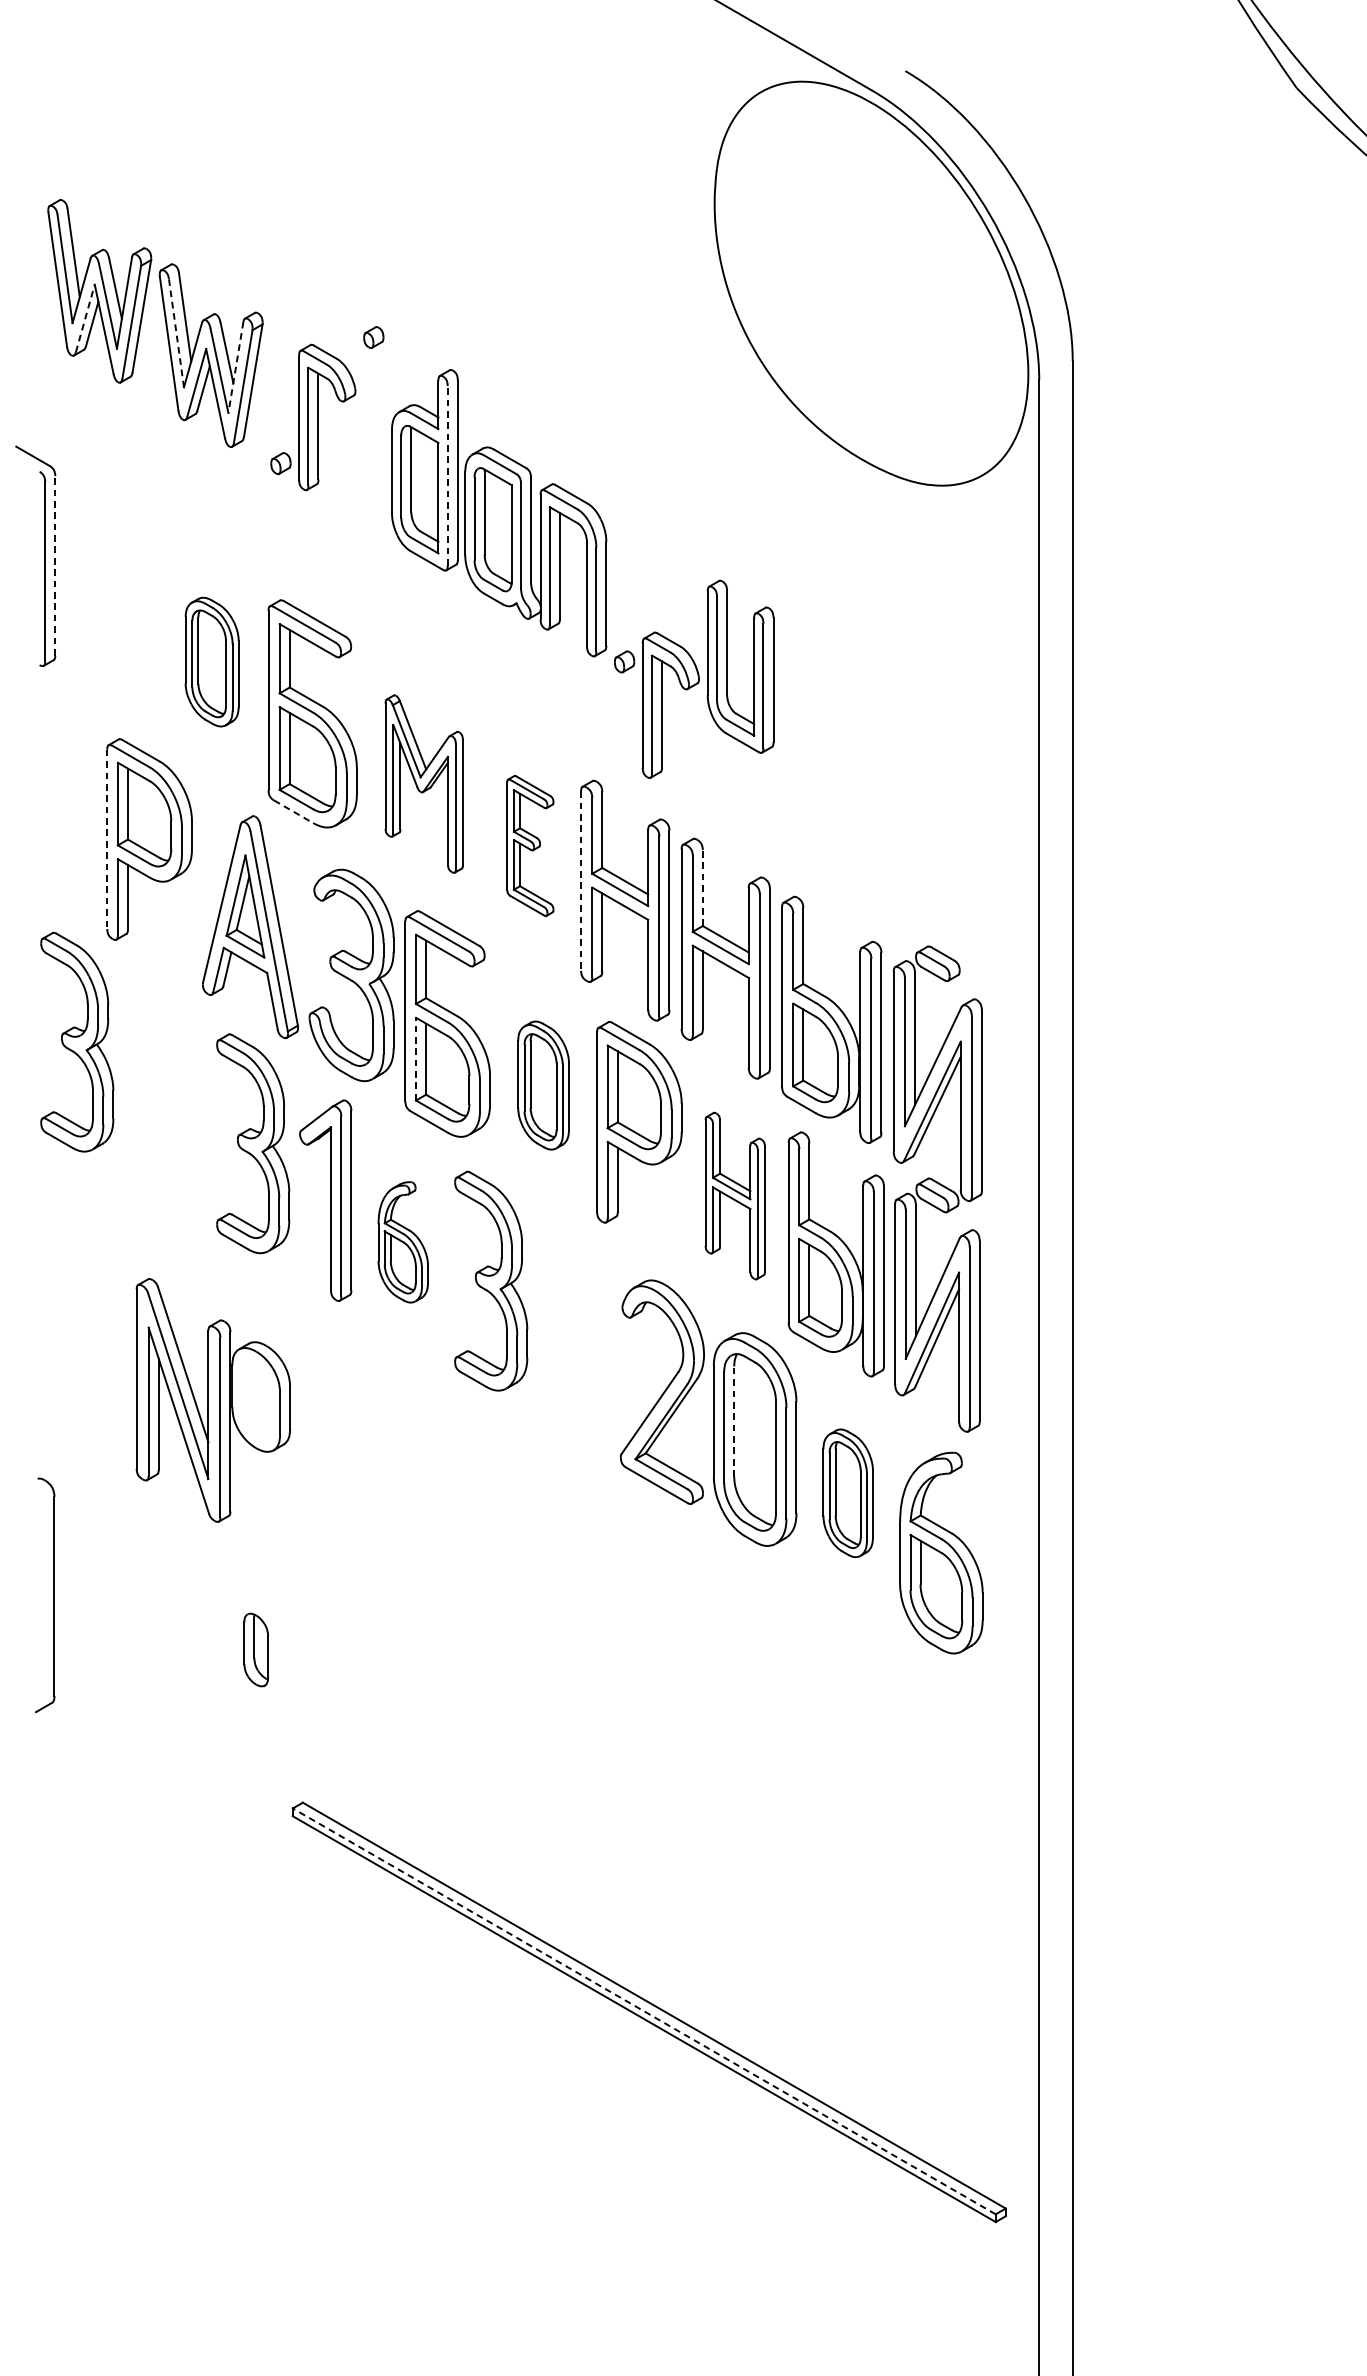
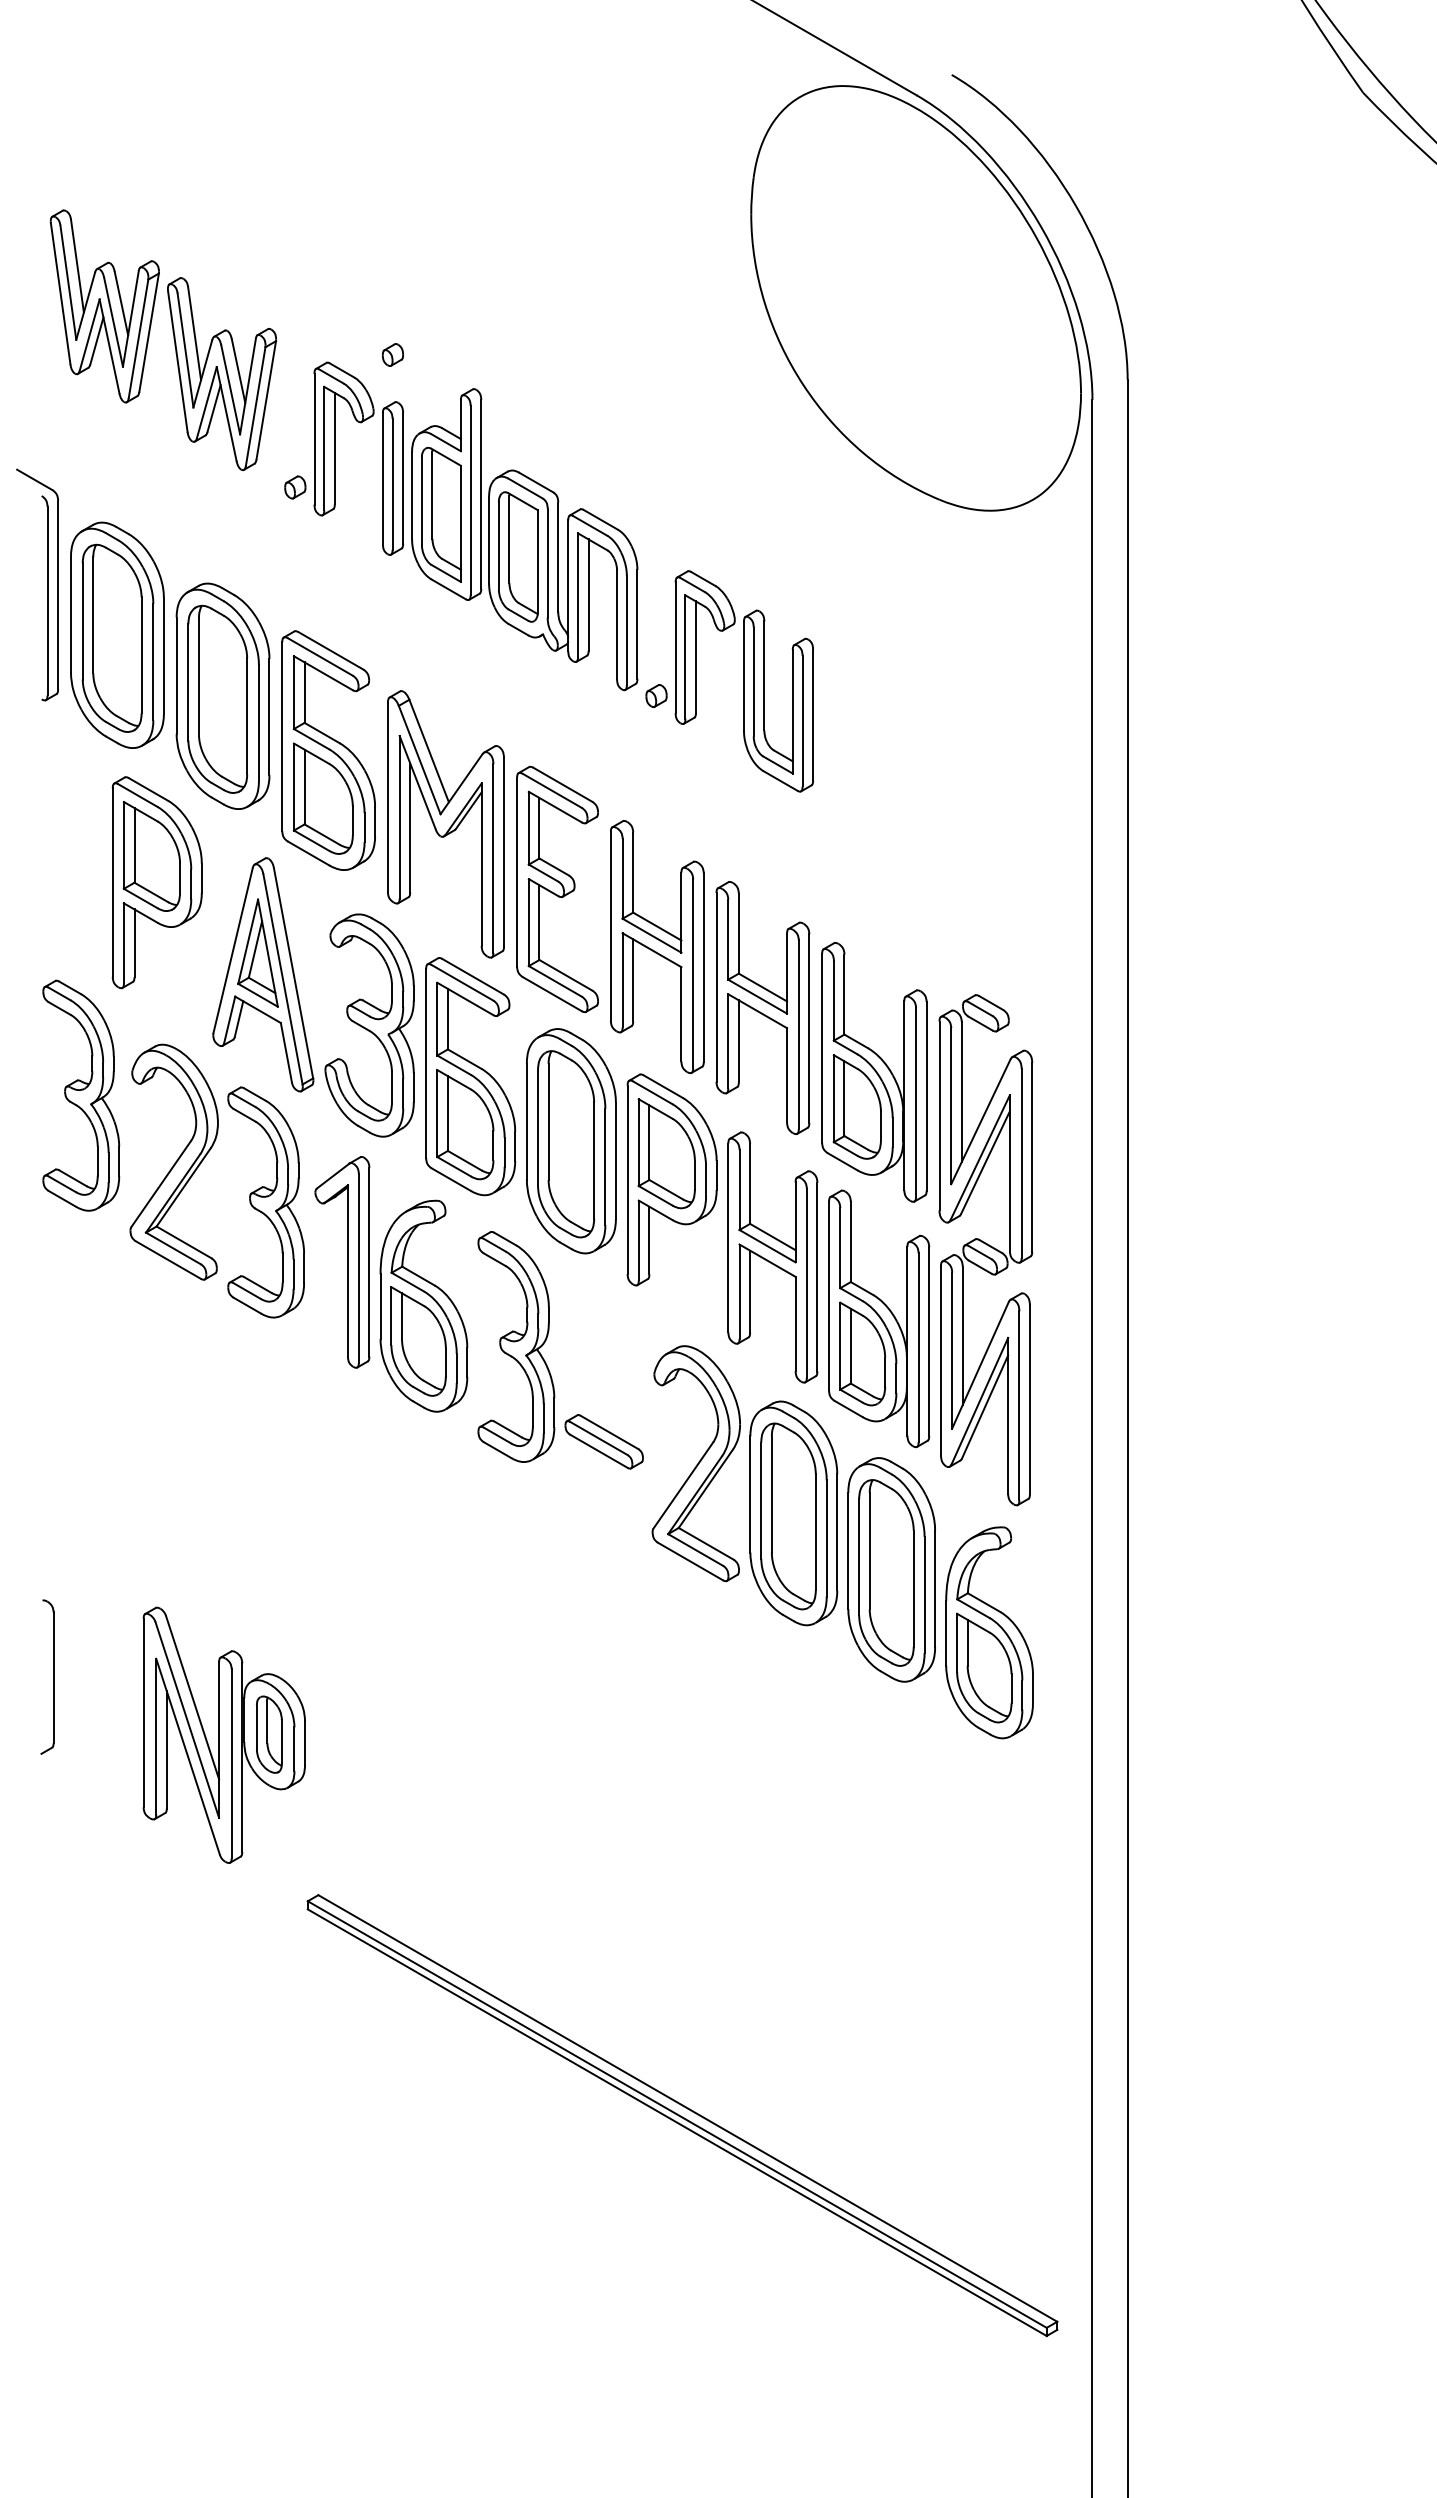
line: (85, 318) -> (89, 334), dashed -> solid
line: (176, 333) -> (185, 350), dashed -> solid
line: (236, 367) -> (248, 386), dashed -> solid
part: (373, 455) -> (392, 478), added
line: (447, 475) -> (470, 499), dashed -> solid
line: (55, 565) -> (58, 594), dashed -> solid
part: (111, 603) -> (117, 634), added
part: (211, 661) -> (222, 695), size x1.67
part: (662, 705) -> (696, 647), moved
part: (423, 784) -> (445, 824), size x1.43
line: (293, 811) -> (308, 853), dashed -> solid
line: (107, 840) -> (112, 883), dashed -> solid
part: (530, 846) -> (557, 889), size x1.67
line: (580, 881) -> (610, 926), dashed -> solid
line: (702, 887) -> (738, 933), dashed -> solid
line: (416, 1059) -> (437, 1113), dashed -> solid
part: (543, 1085) -> (571, 1141), size x1.67
part: (165, 1104) -> (173, 1161), added
part: (734, 1196) -> (772, 1257), size x1.43
part: (402, 1241) -> (423, 1305), size x1.67
part: (574, 1371) -> (603, 1441), added
part: (212, 1399) -> (223, 1734), moved
line: (733, 1421) -> (771, 1494), dashed -> solid
part: (848, 1492) -> (891, 1569), size x1.67
part: (45, 1594) -> (47, 1676), size x0.62
line: (644, 2011) -> (677, 2114), dashed -> solid

